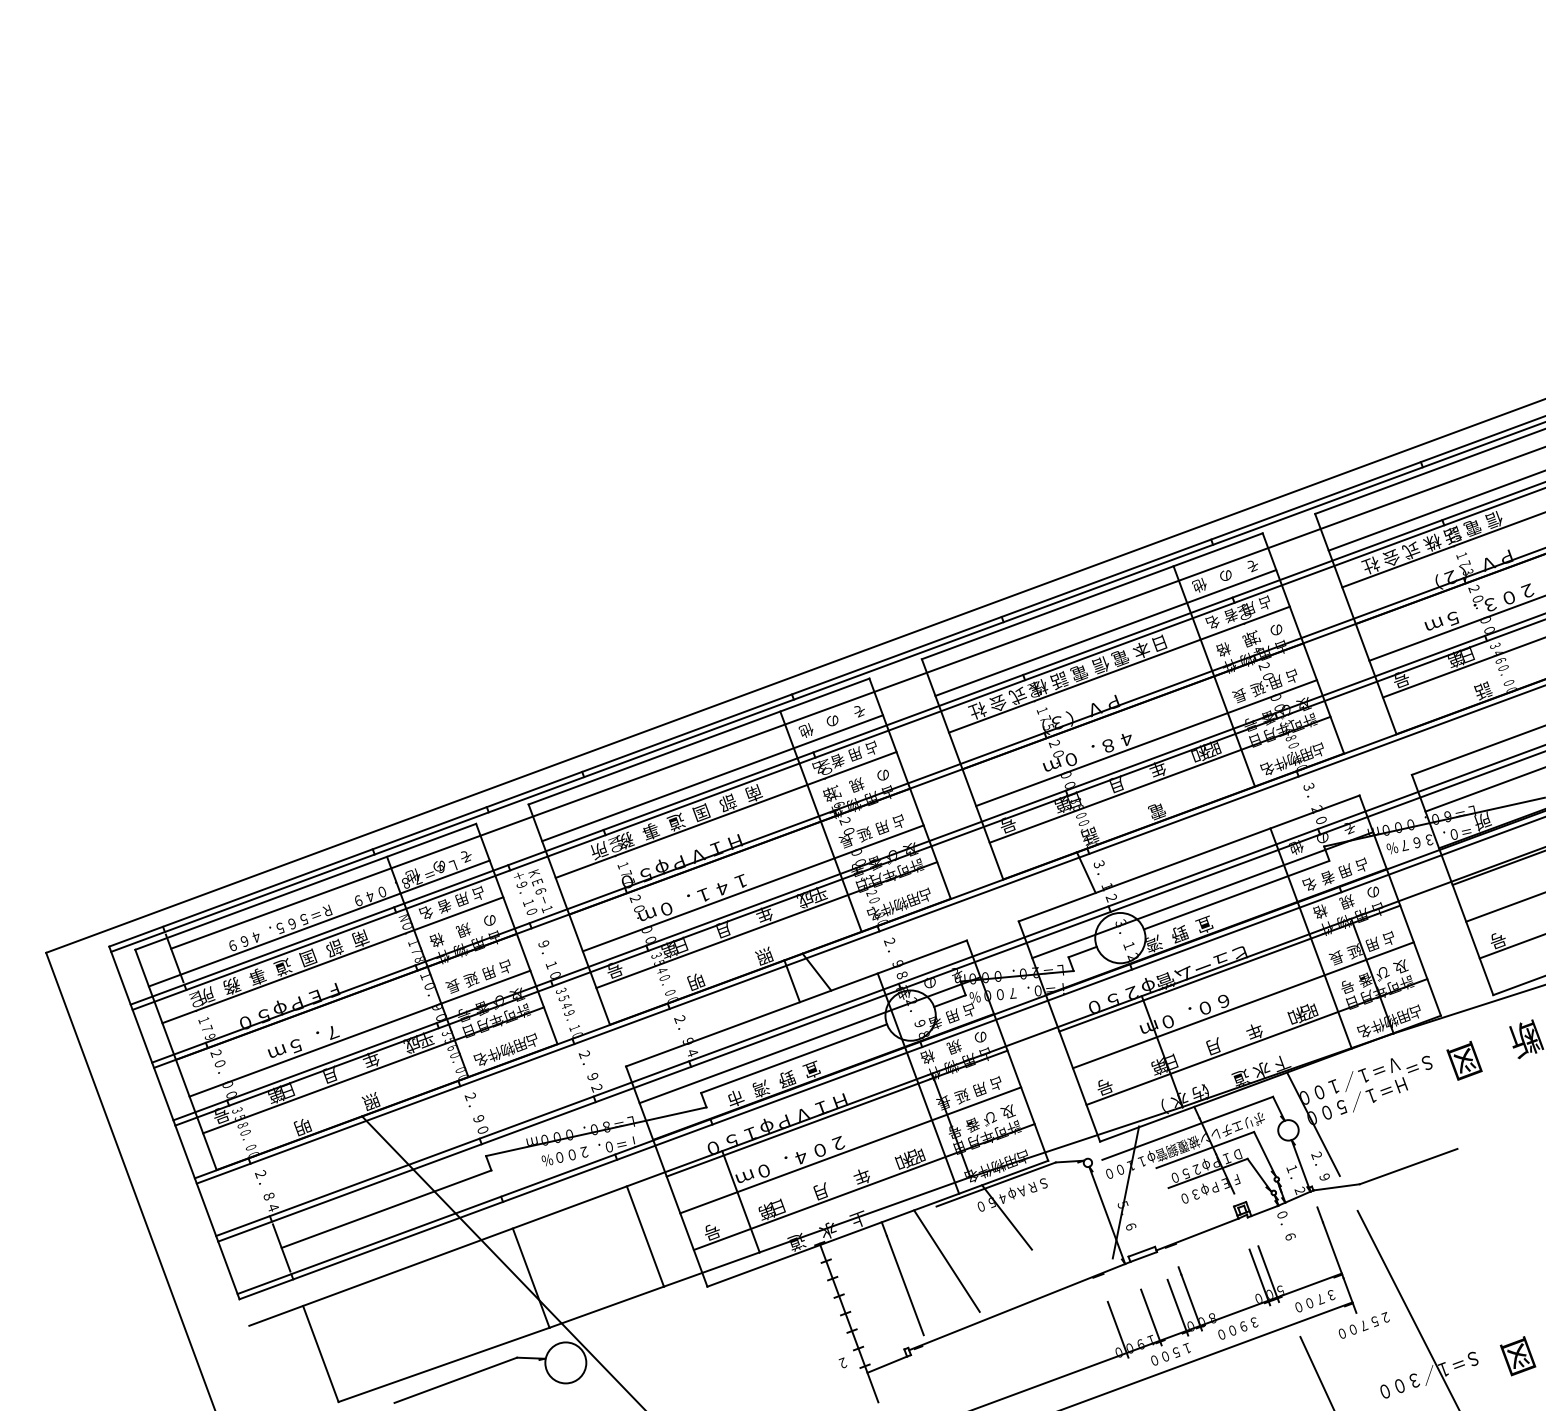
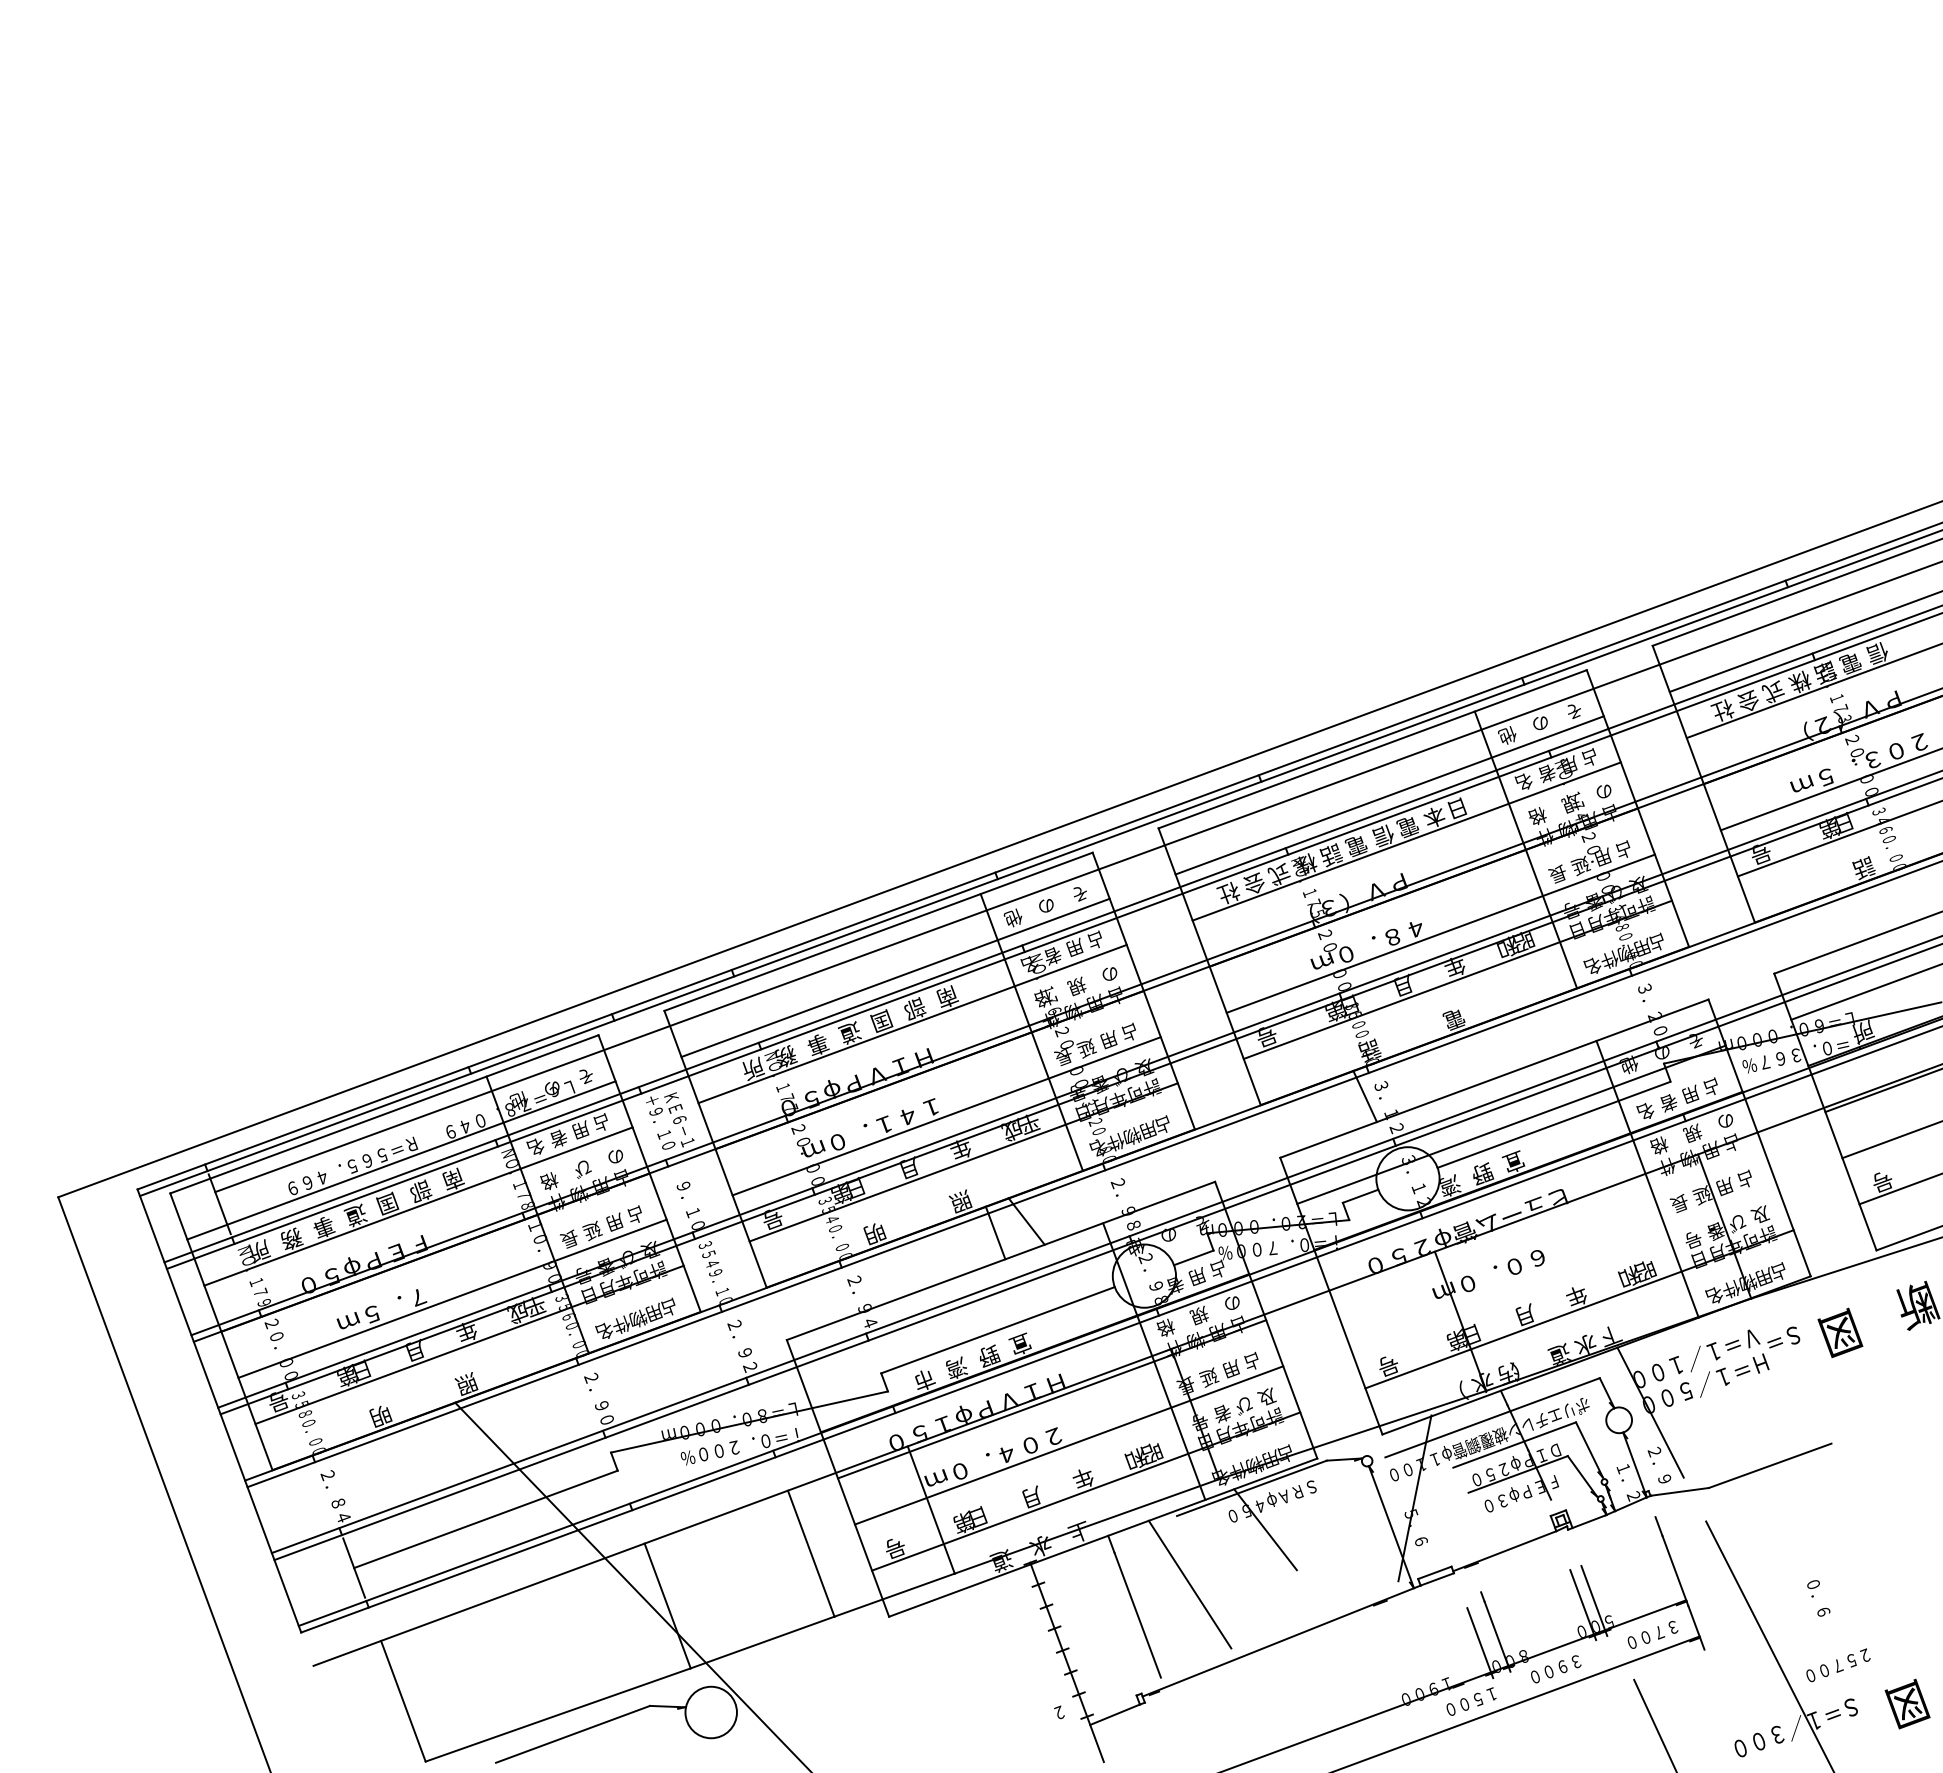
text: (463, 929) -> (582, 1168), 規 -> び
line: (1229, 968) -> (1545, 1216), removed
line: (1243, 1005) -> (1562, 1263), removed
line: (809, 1039) -> (1017, 1306), removed
text: (972, 1124) -> (1222, 1413), 番 -> 者
text: (1286, 1226) -> (1818, 1598), moved
line: (1151, 1317) -> (1446, 1655), removed
text: (1364, 1325) -> (1838, 1665), moved
line: (1118, 1329) -> (1405, 1670), removed

